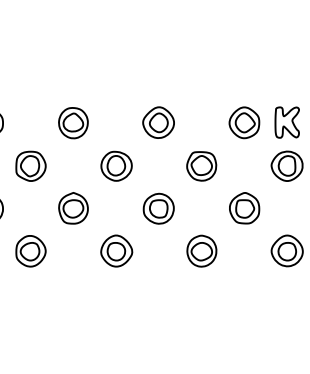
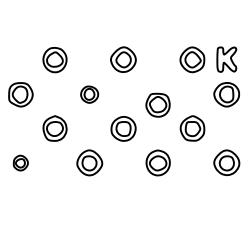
part: (116, 165) -> (89, 94), size x0.7
part: (201, 166) -> (157, 105), moved
part: (30, 251) -> (20, 163), size x0.6

